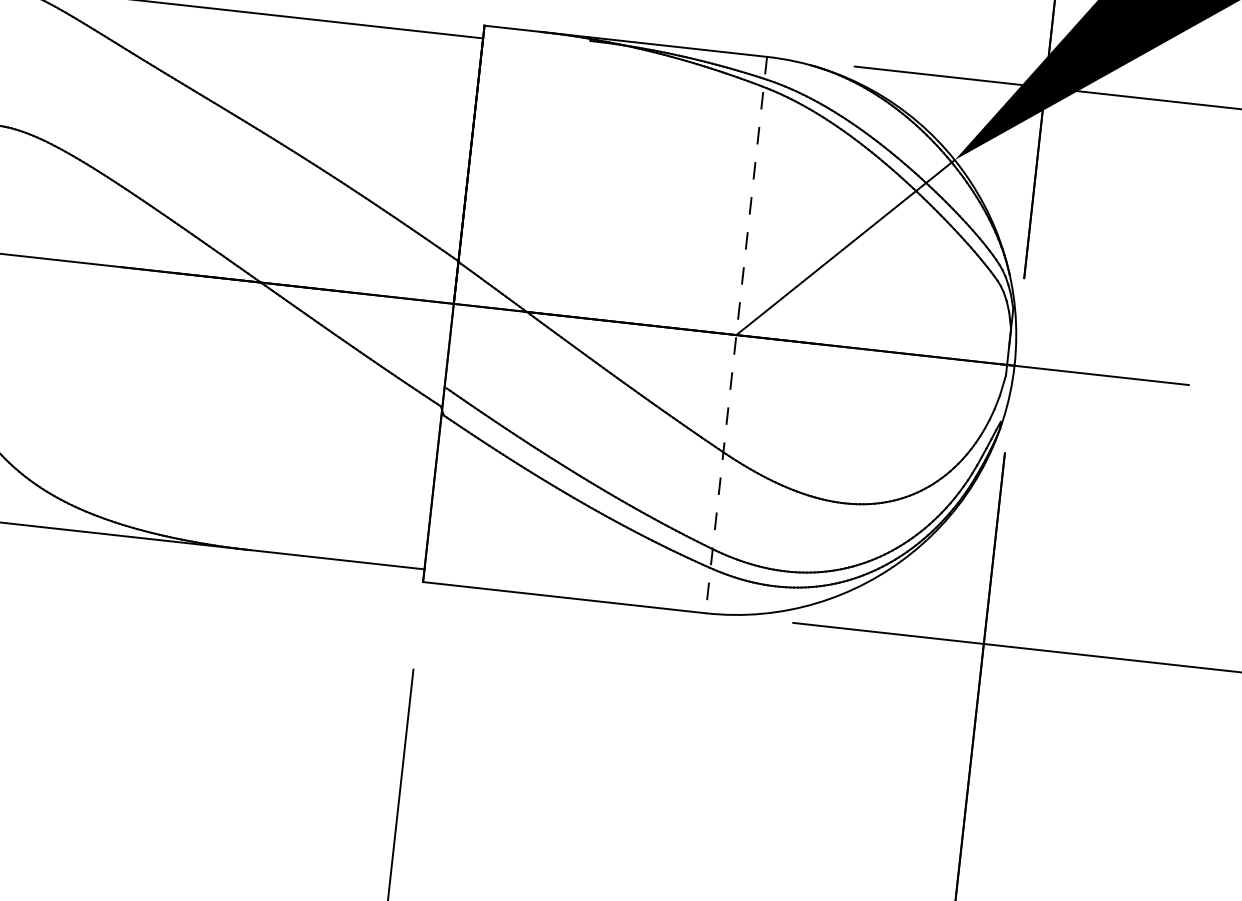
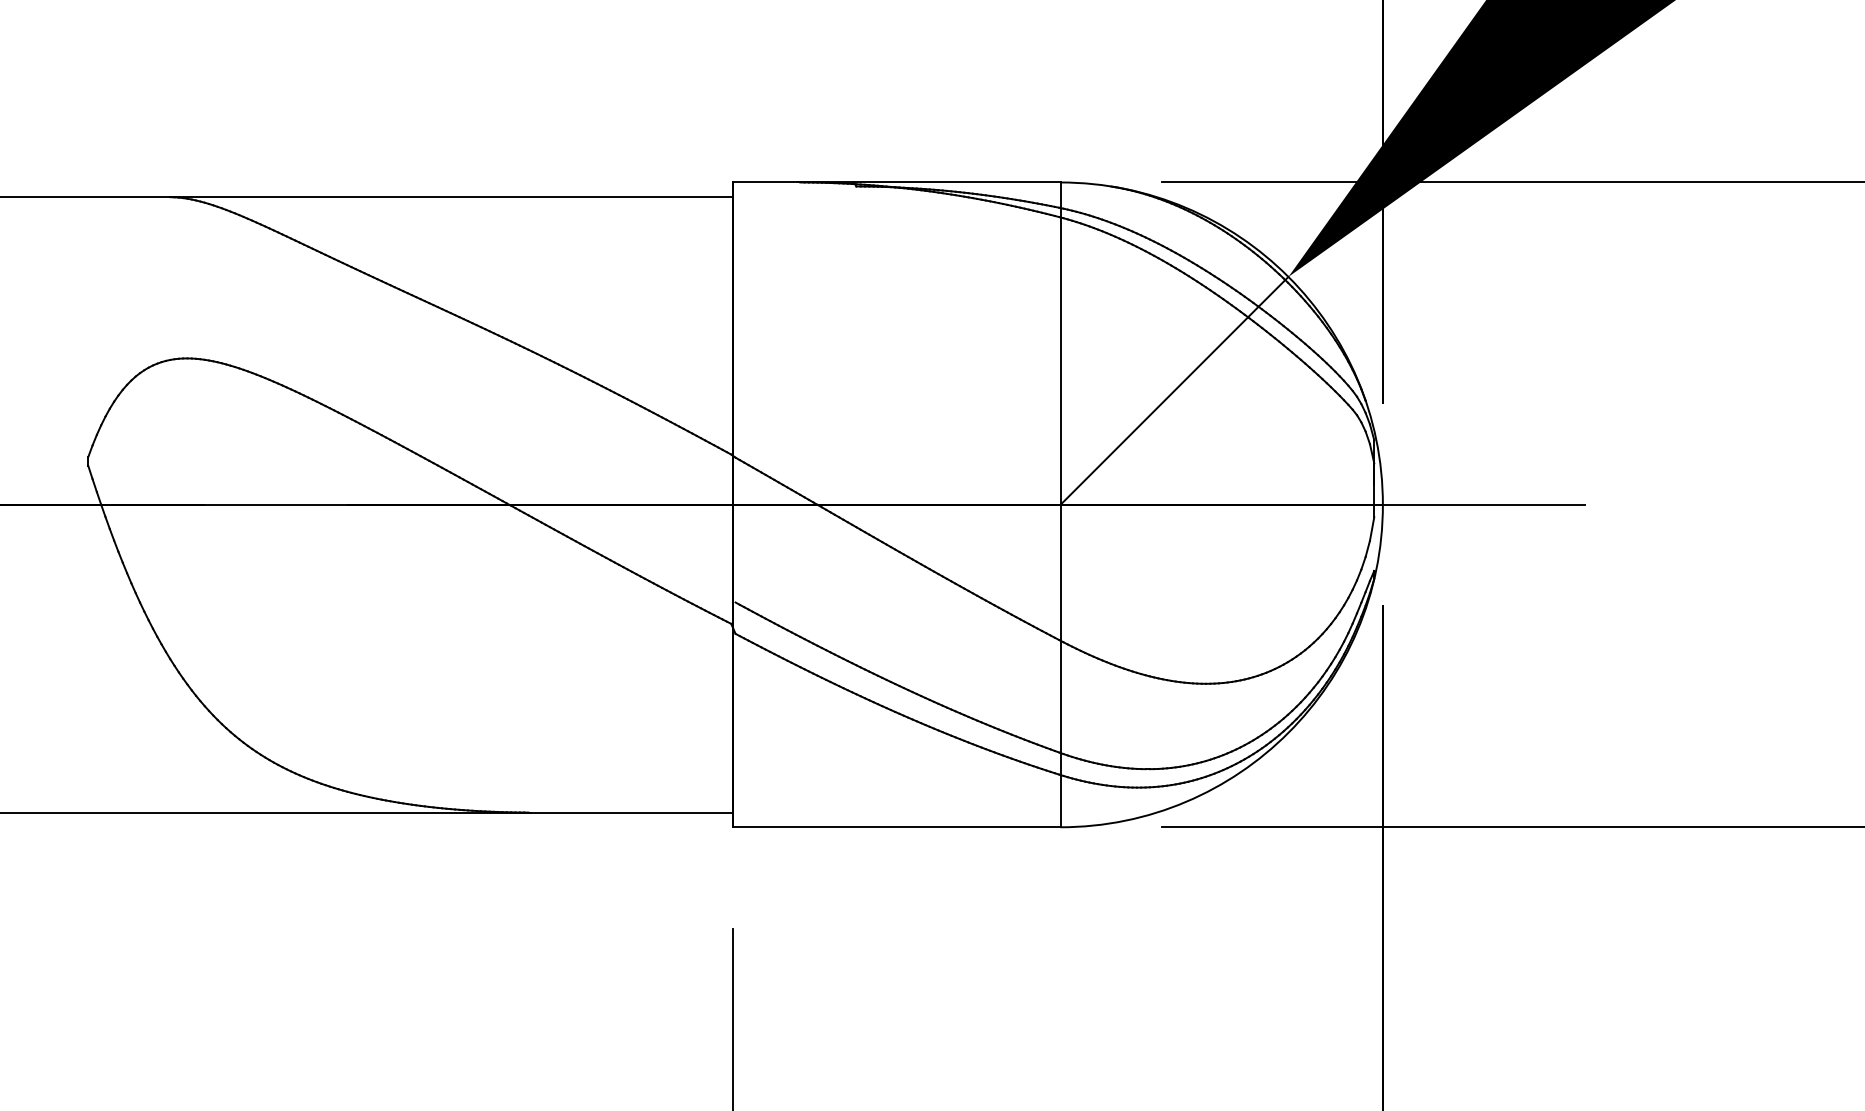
line: (736, 335) -> (1060, 505), dashed -> solid

